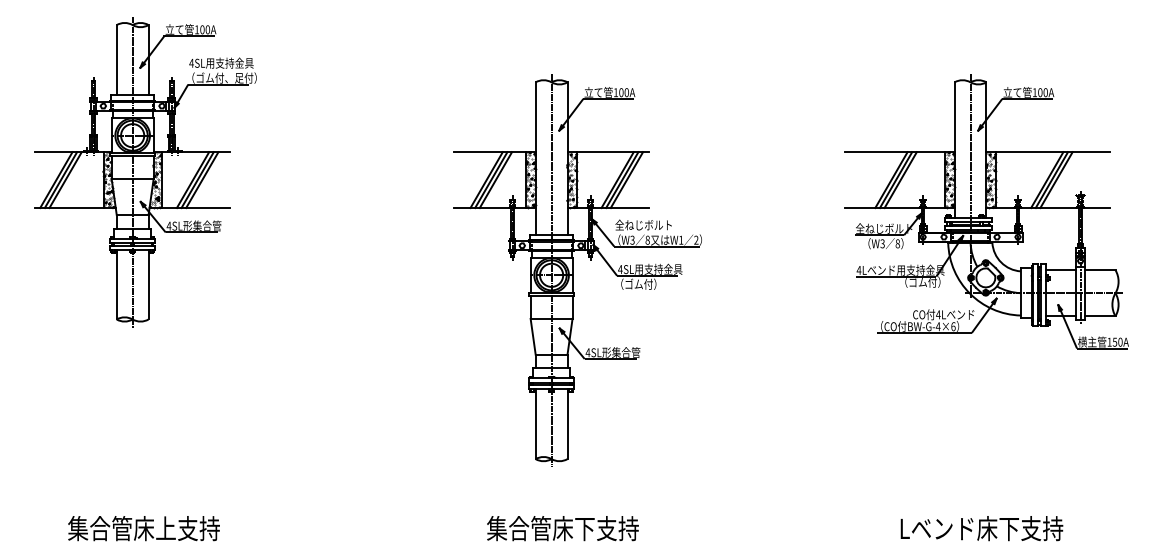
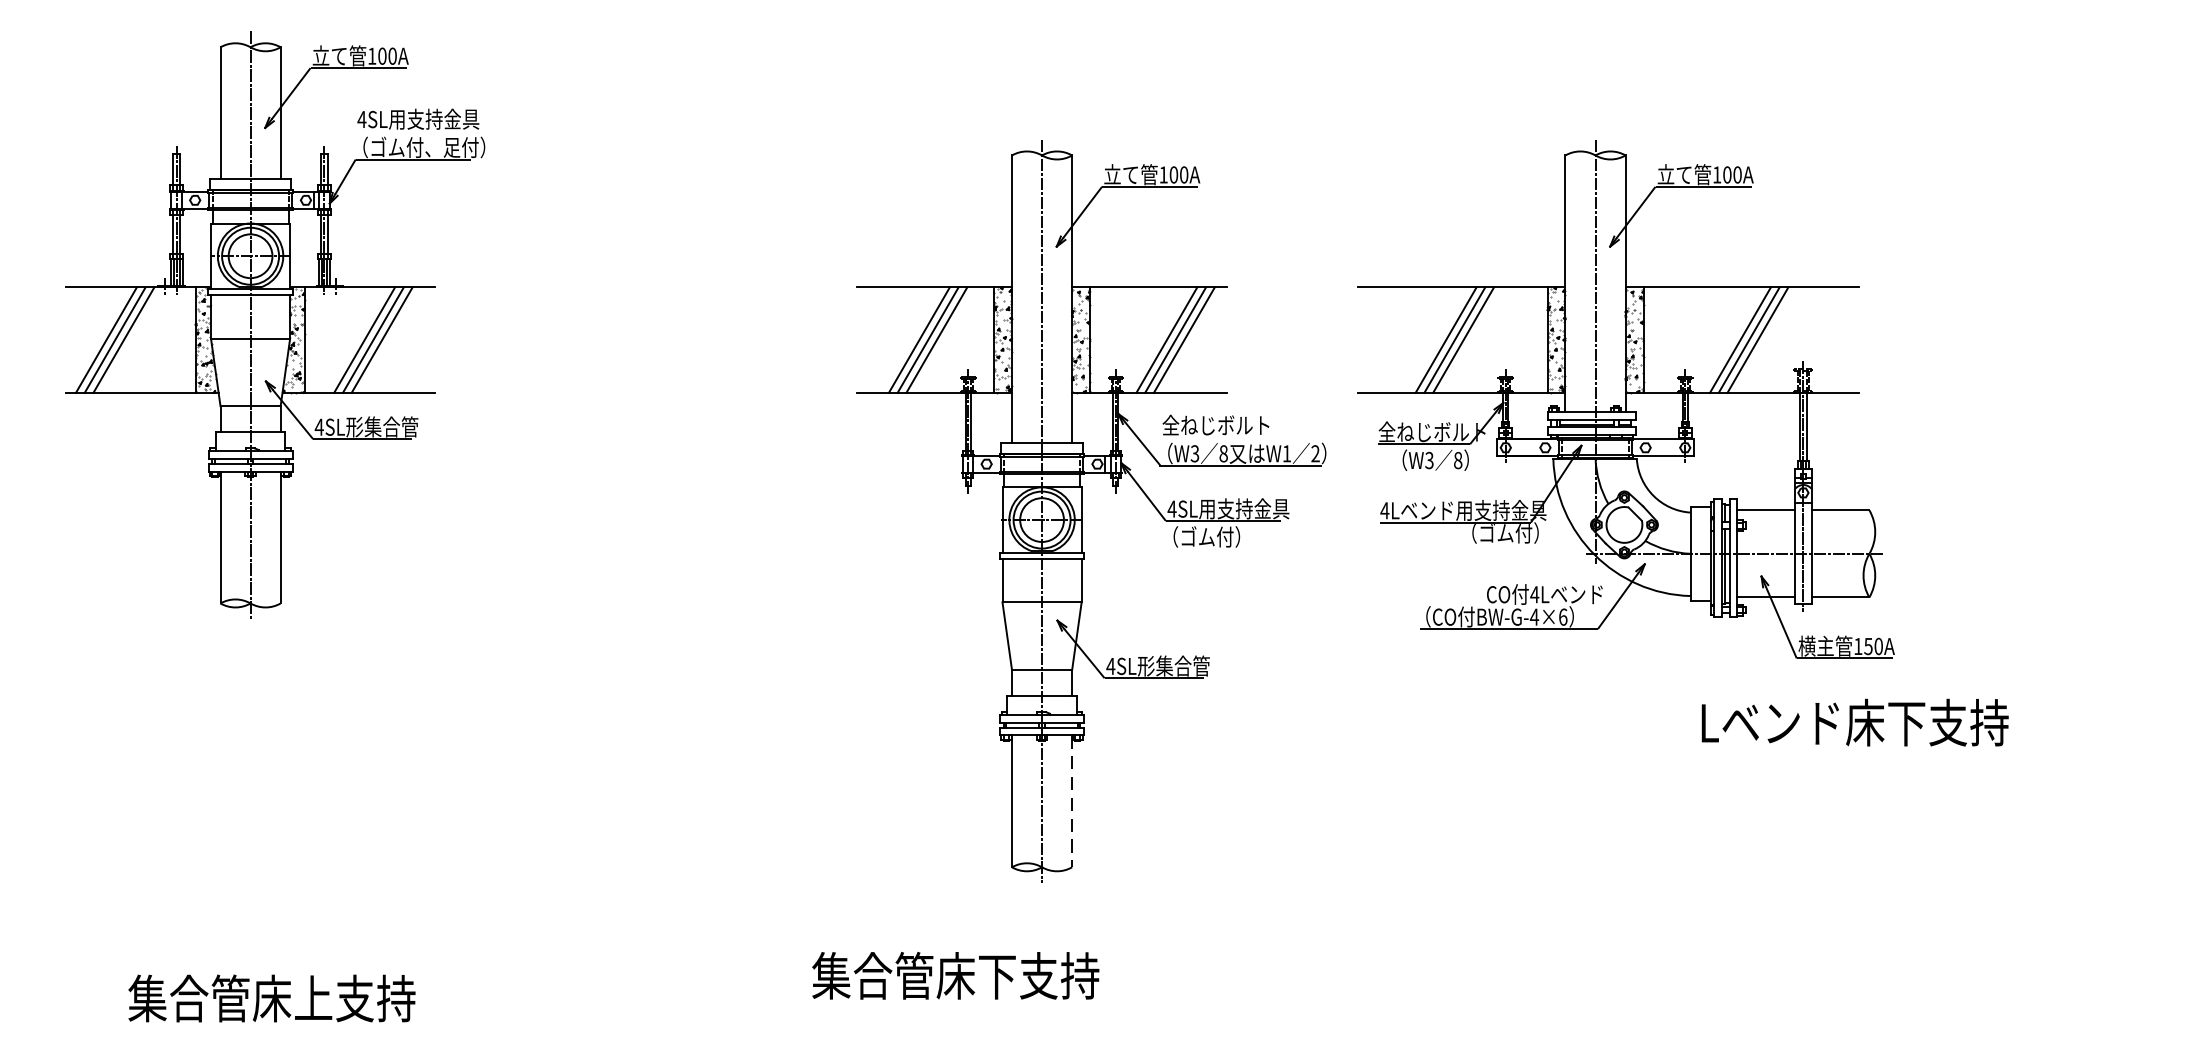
part: (986, 211) -> (1625, 399), moved
line: (567, 424) -> (1072, 801), solid -> dashed
text: (562, 528) -> (954, 975), moved
text: (981, 528) -> (1854, 722), moved

